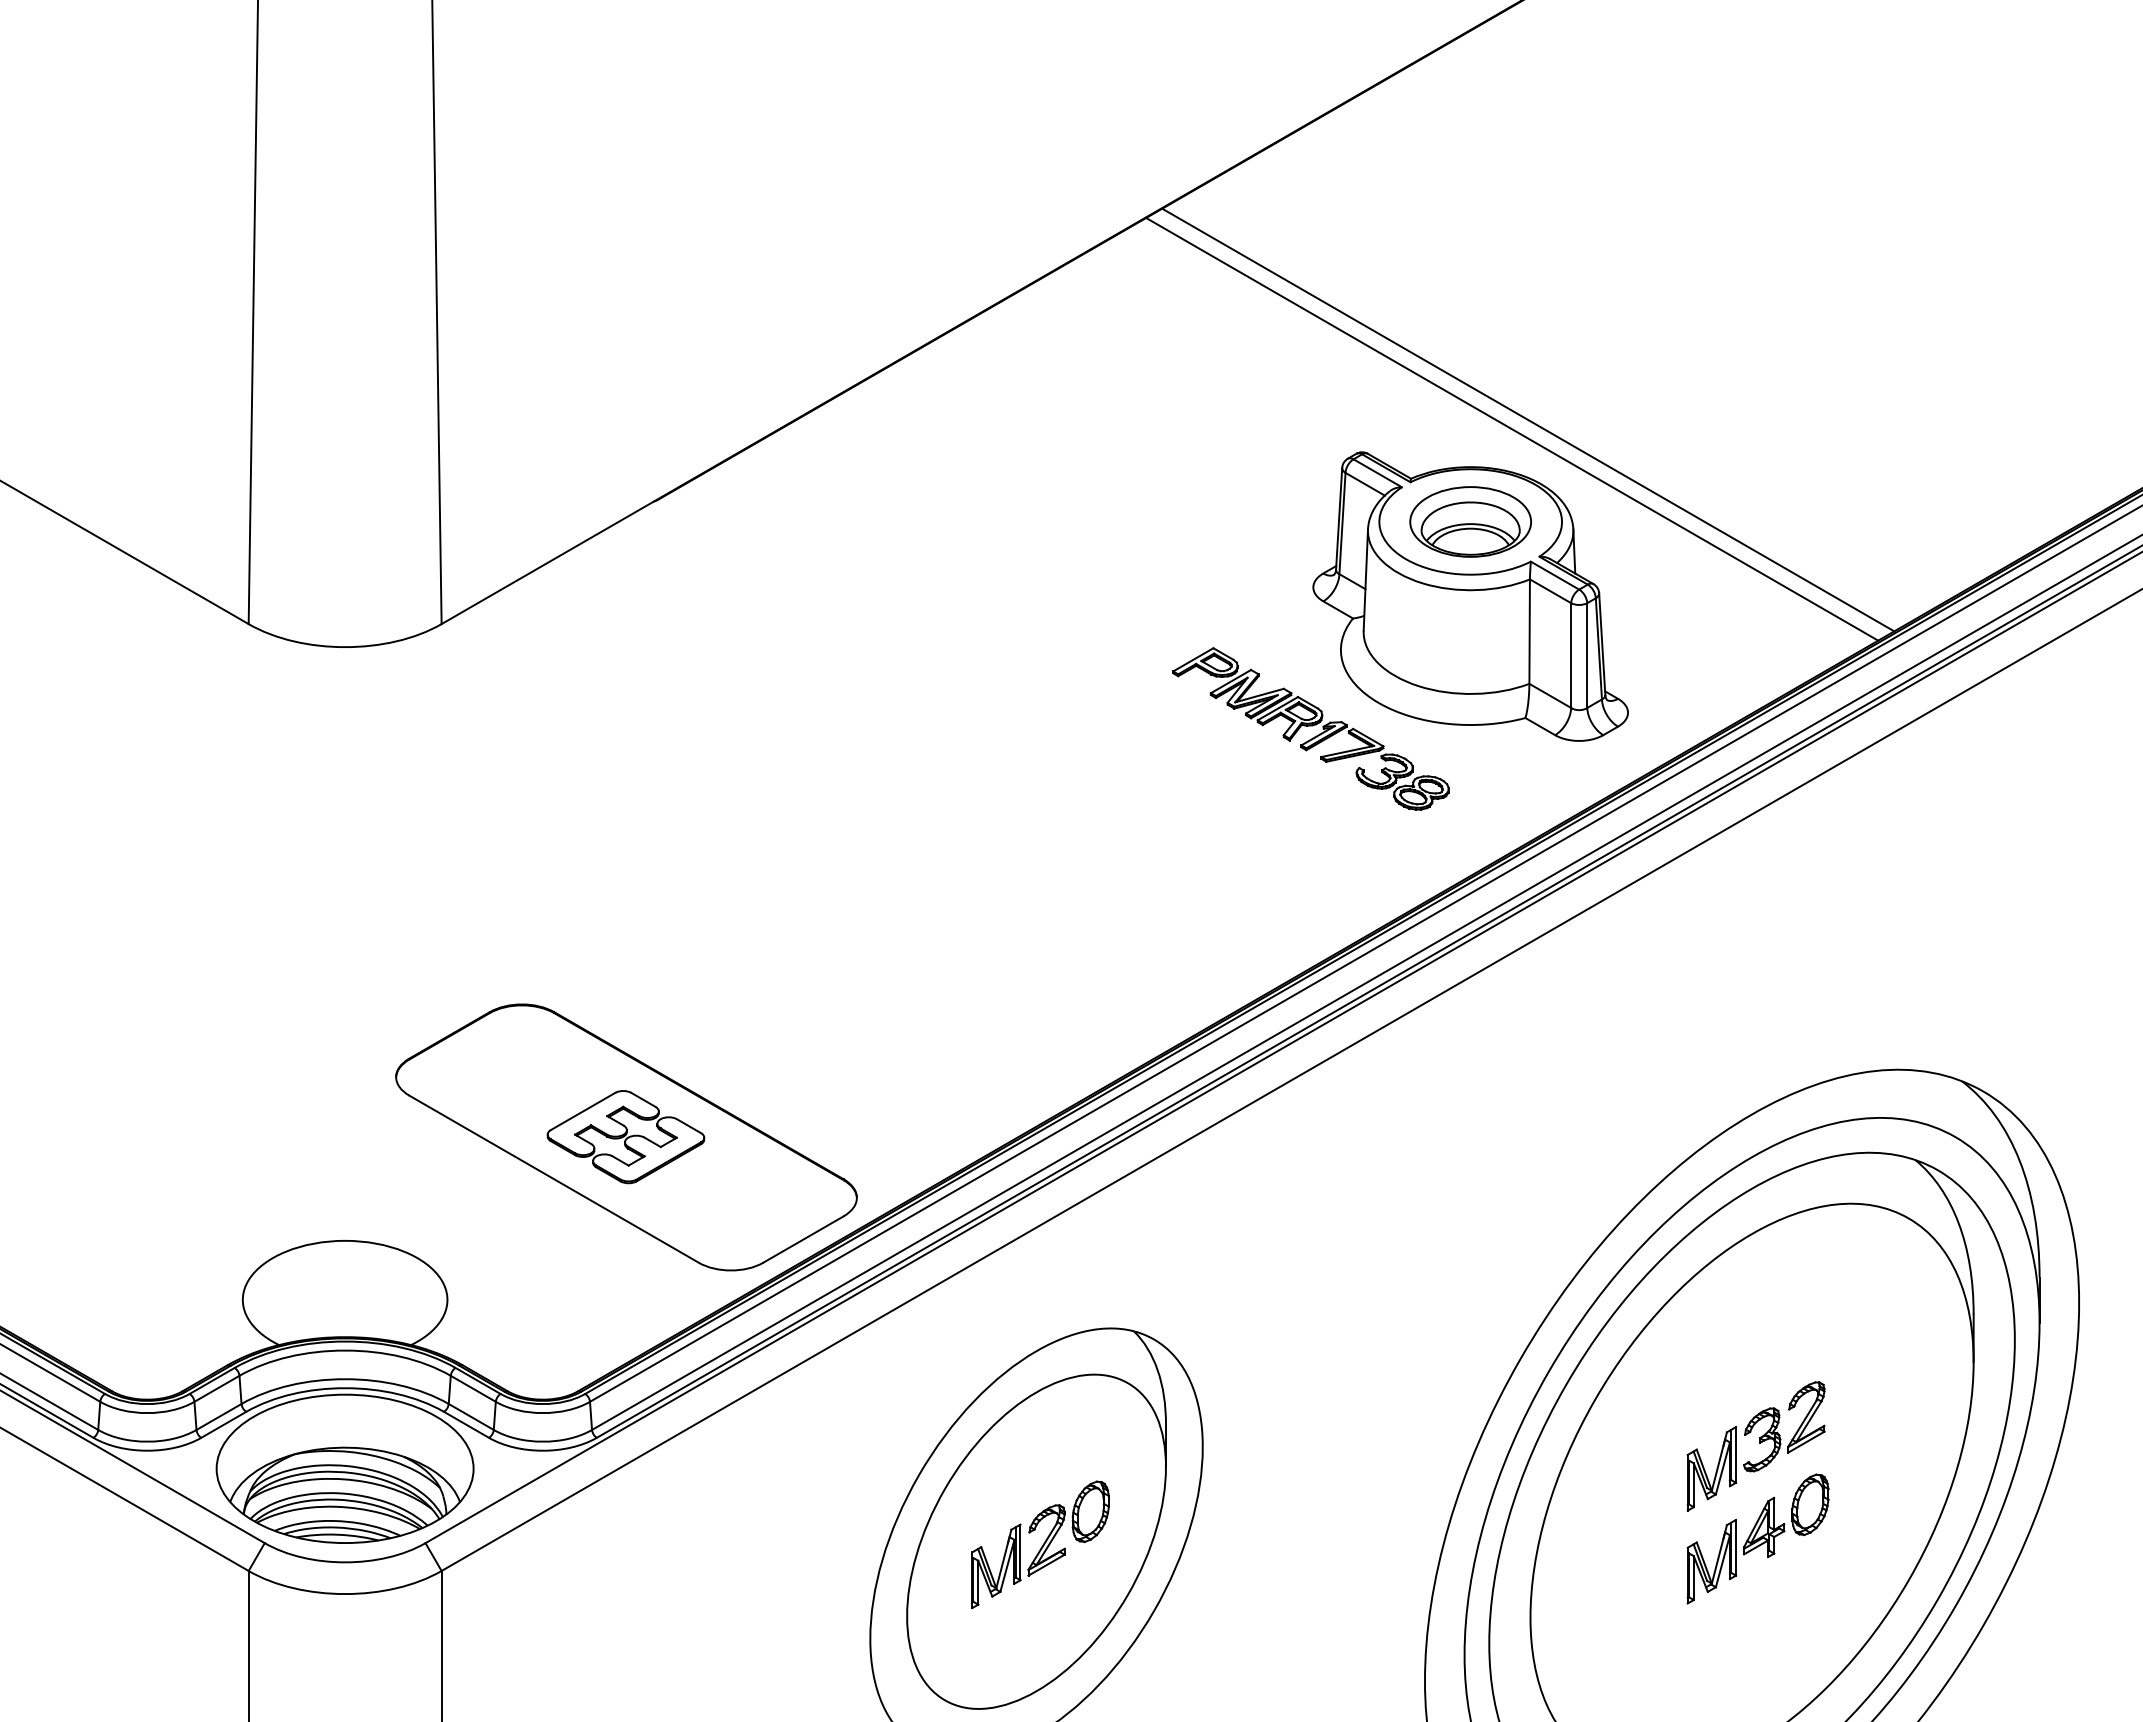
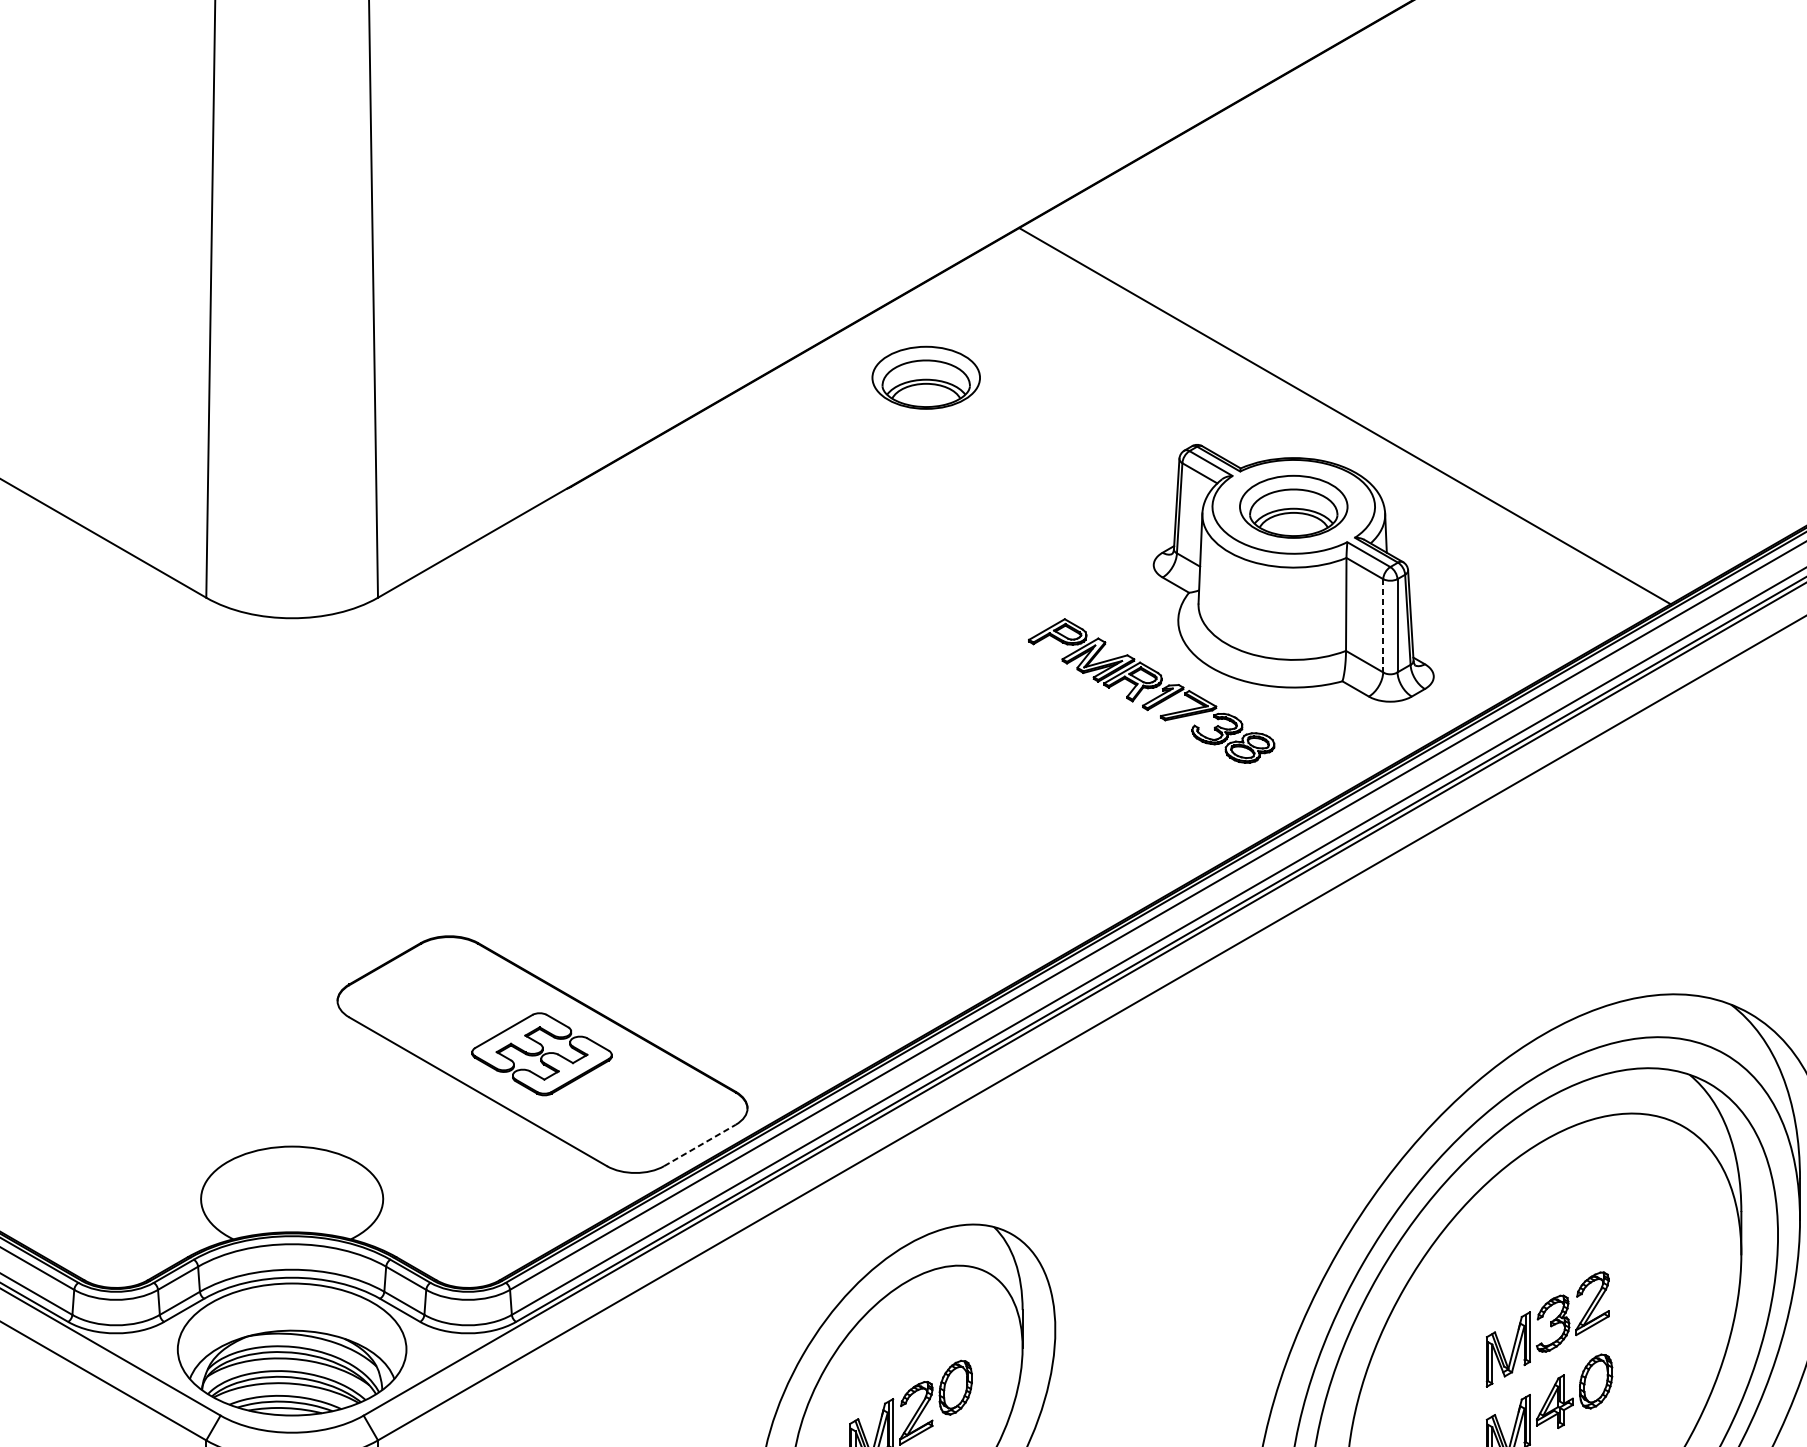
part: (1057, 376) -> (926, 377), added
line: (1512, 428) -> (1330, 423), removed
line: (1571, 656) -> (1383, 626), solid -> dashed
line: (803, 1239) -> (700, 1145), solid -> dashed

